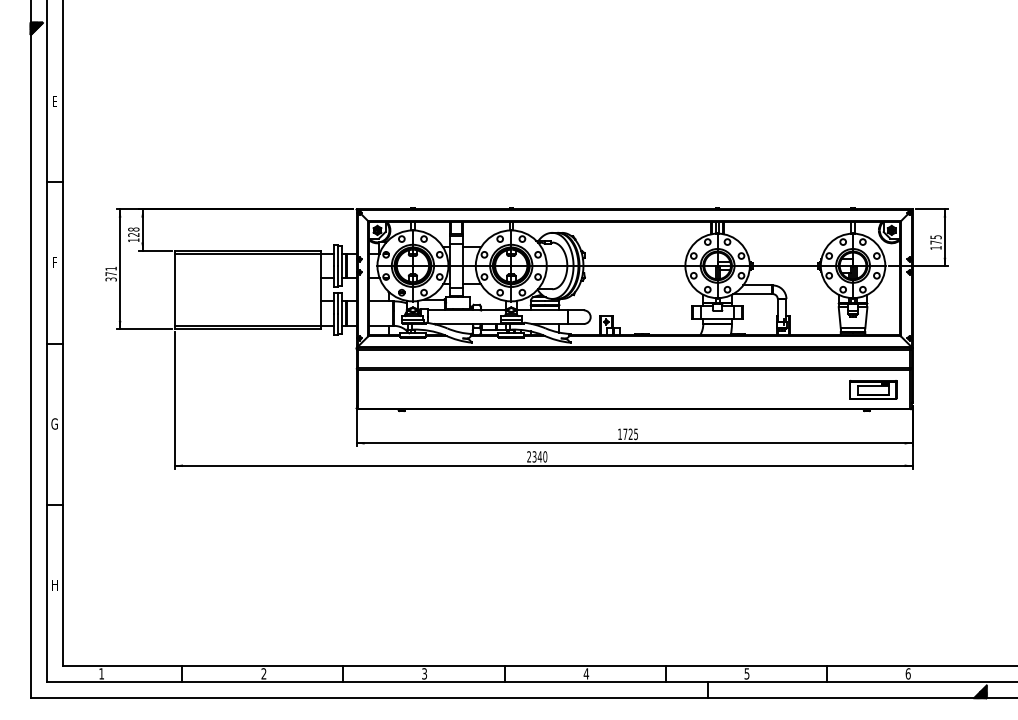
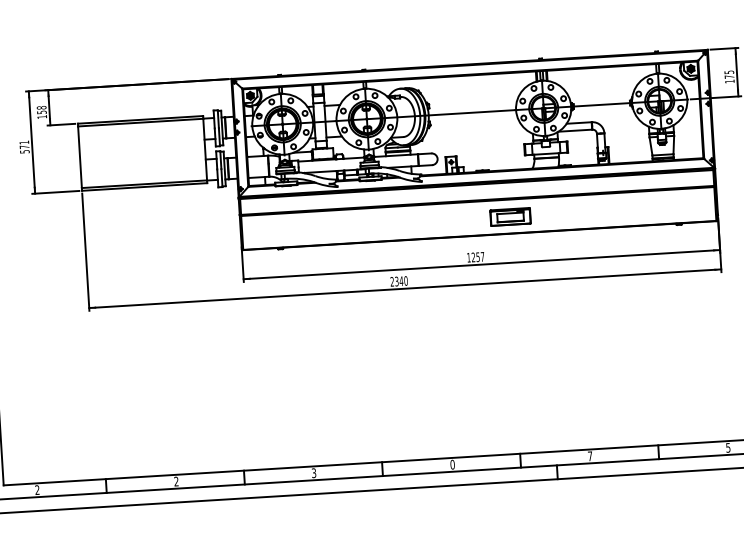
text: (133, 234) -> (41, 112), 128 -> 158
text: (110, 279) -> (24, 151), 371 -> 571
part: (873, 389) -> (510, 216), moved
text: (630, 434) -> (477, 257), 1725 -> 1257
text: (101, 673) -> (37, 489), 1 -> 2
text: (586, 673) -> (452, 464), 4 -> 0
text: (746, 673) -> (589, 456), 5 -> 7
text: (907, 673) -> (727, 447), 6 -> 5

